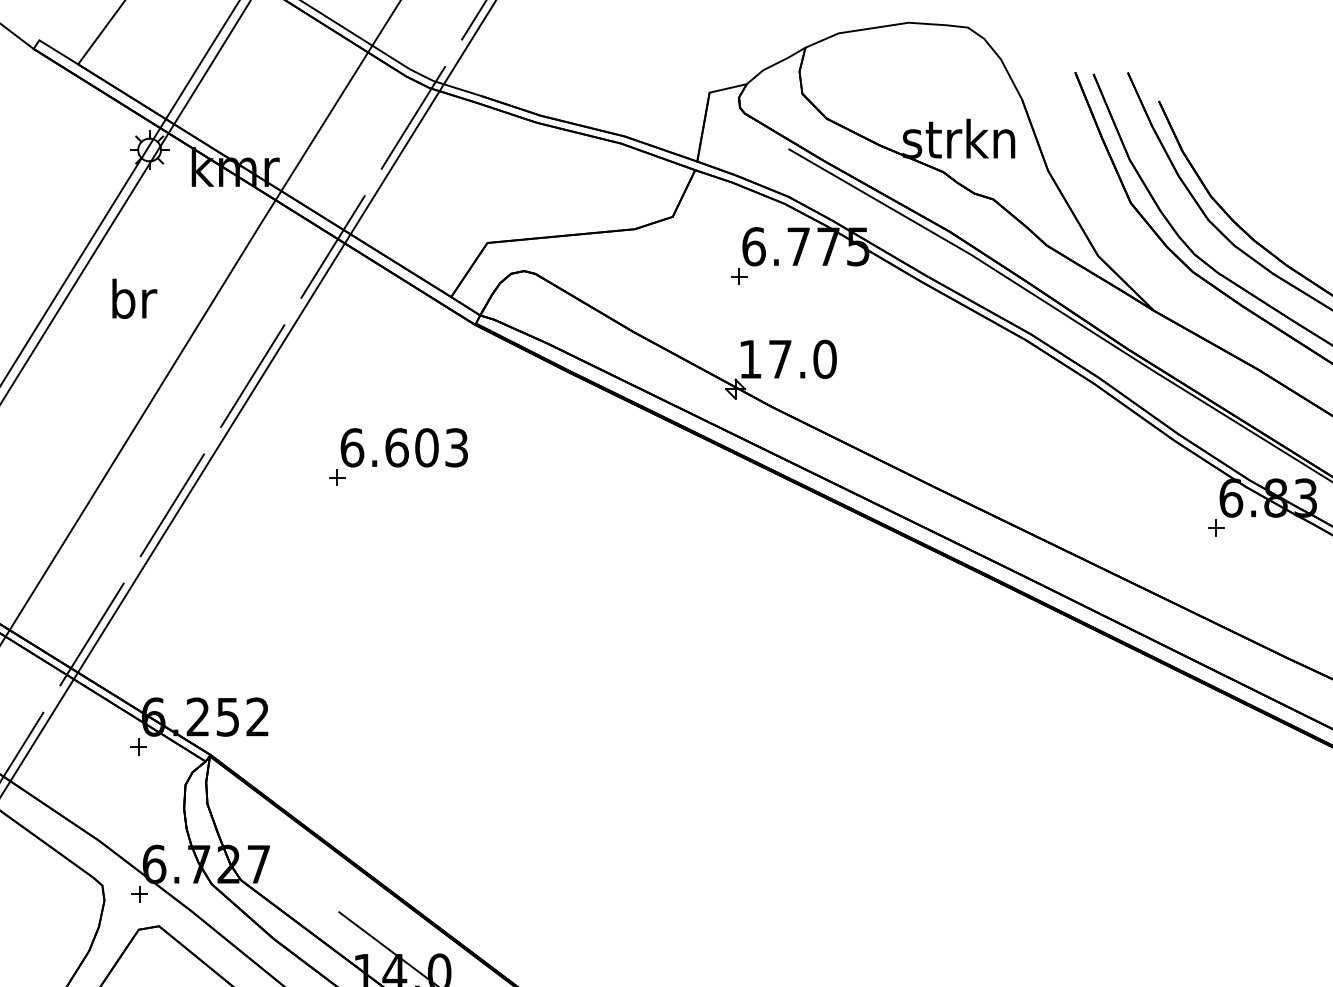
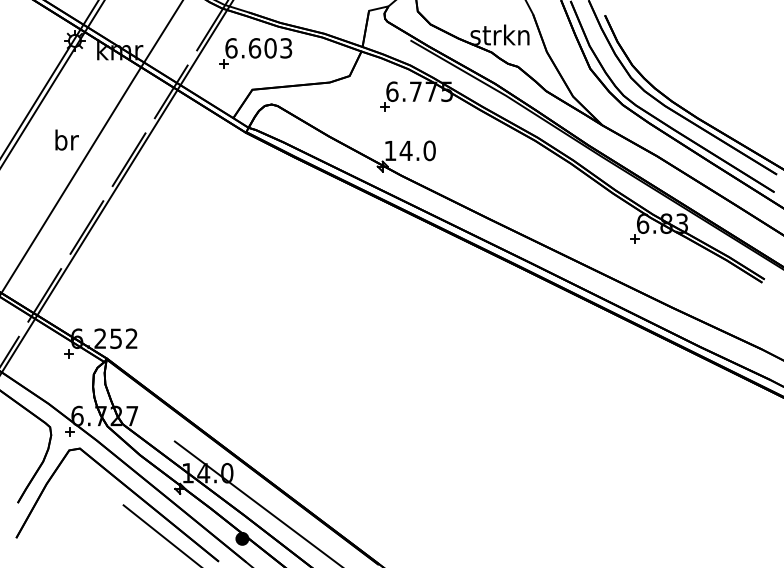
text: (133, 297) -> (66, 139), moved
text: (779, 358) -> (405, 150), 17.0 -> 14.0
part: (398, 457) -> (255, 53), moved

